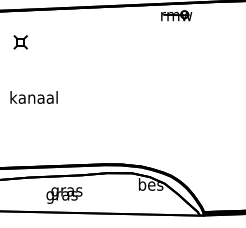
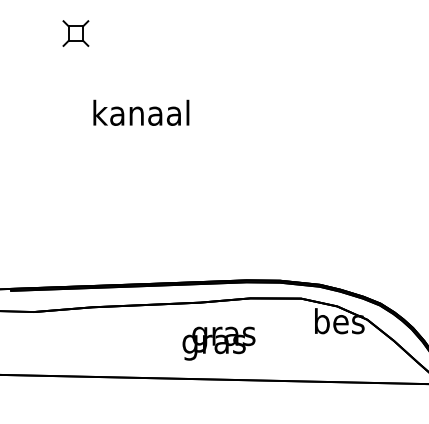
text: (33, 97) -> (140, 112), moved
text: (64, 195) -> (219, 343), moved

